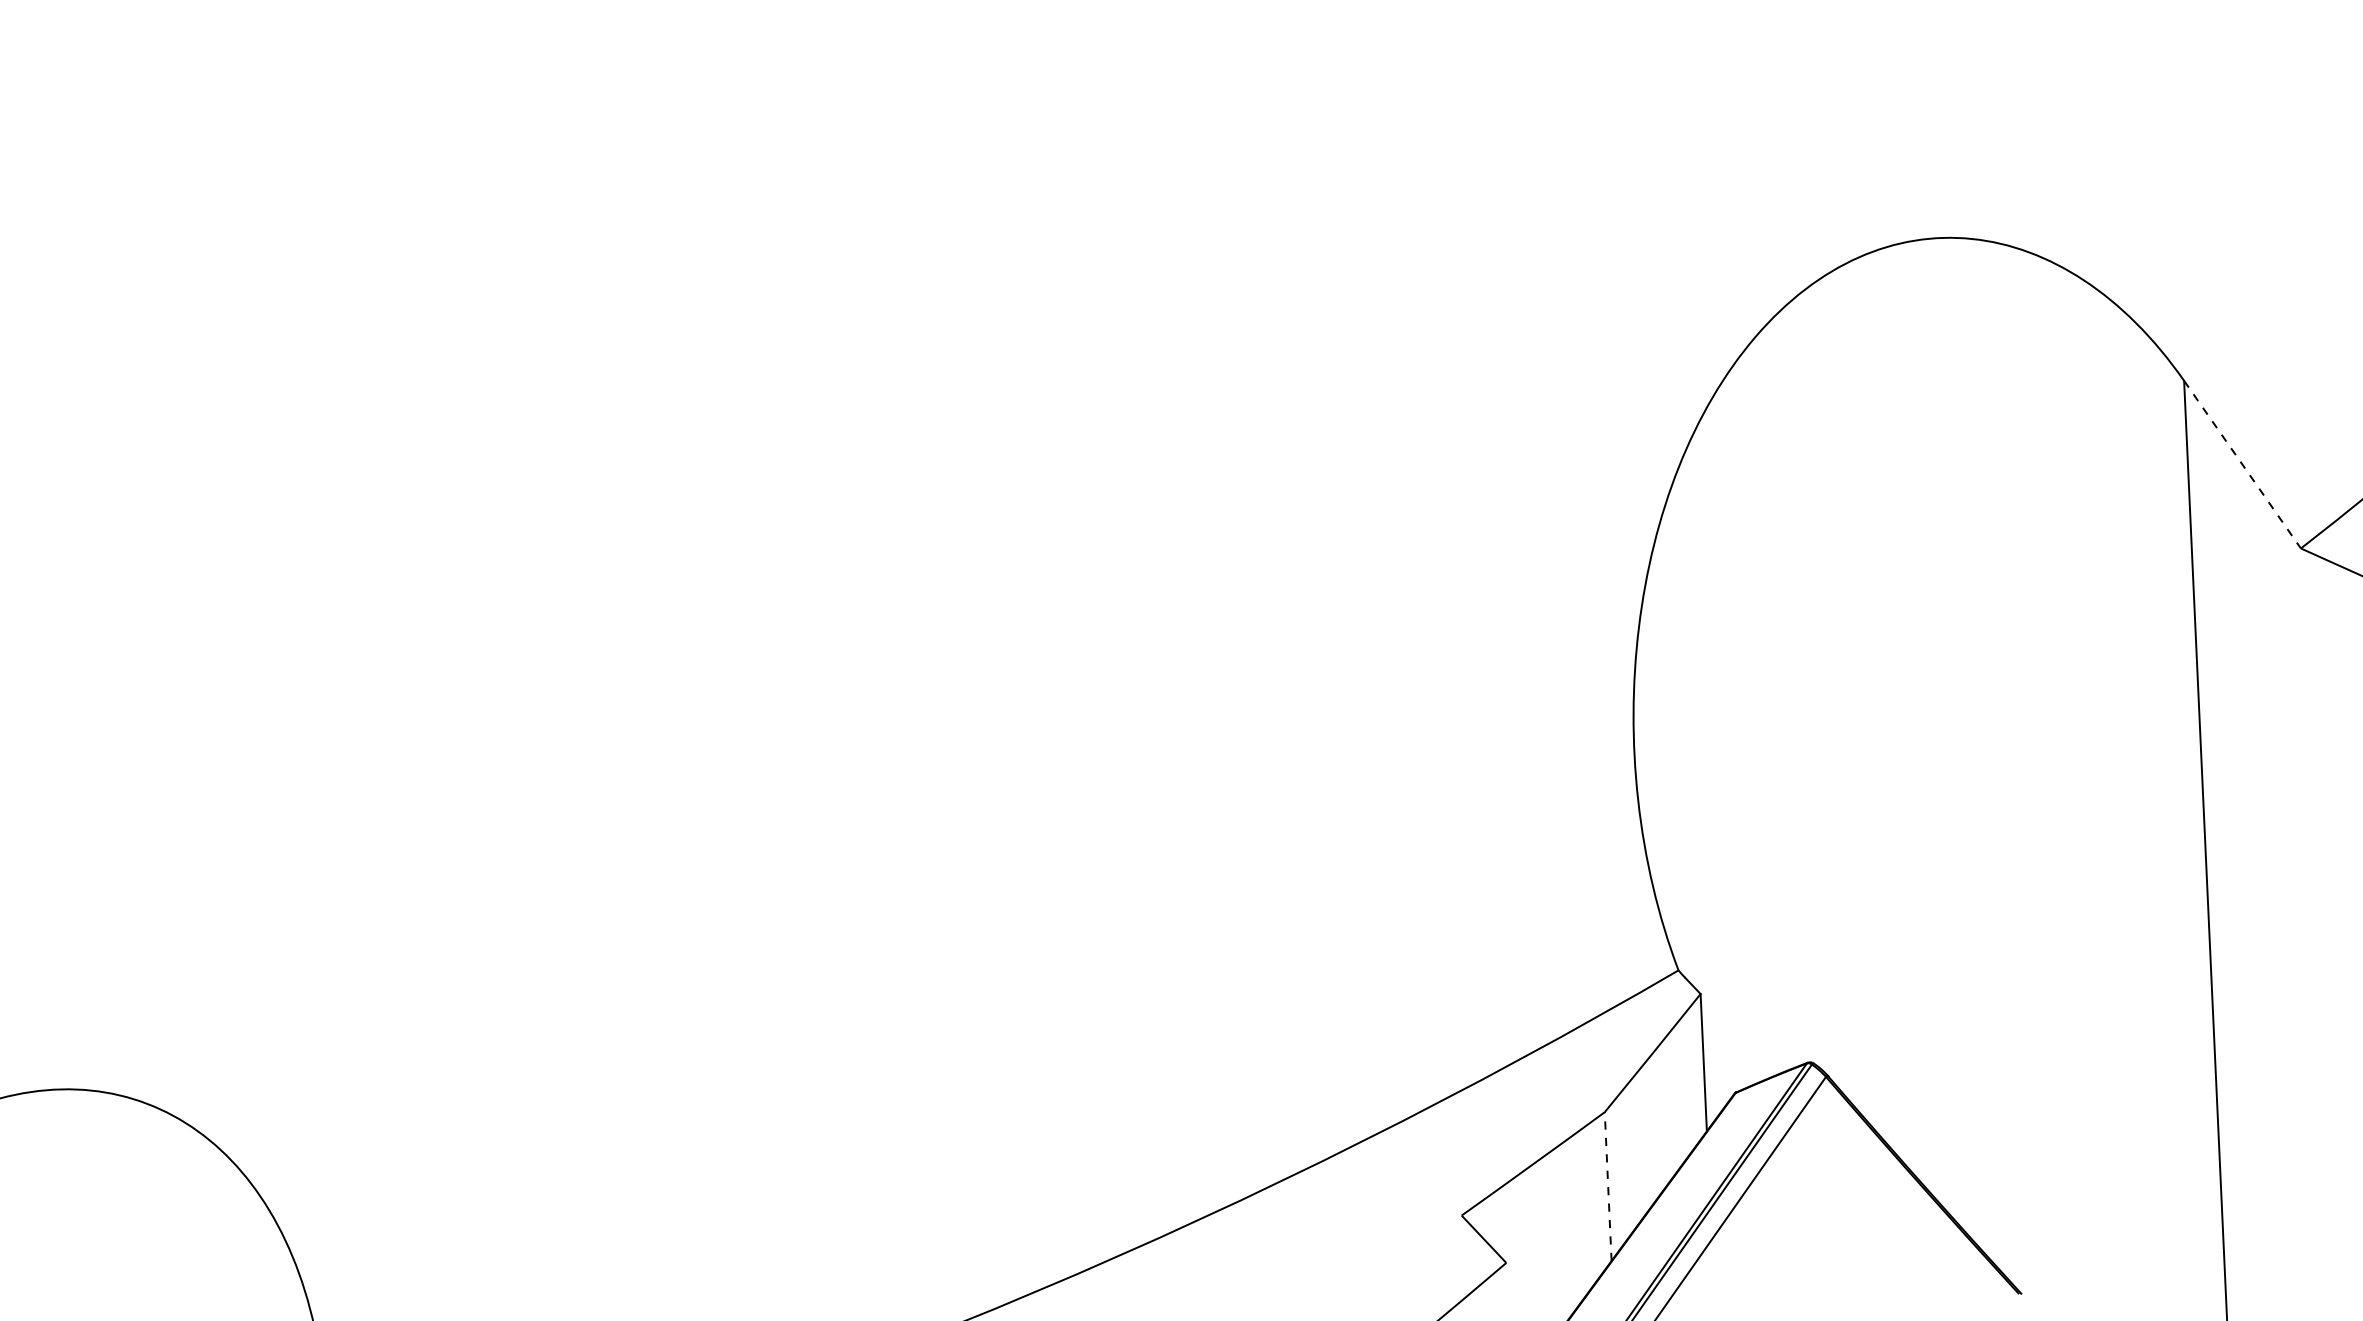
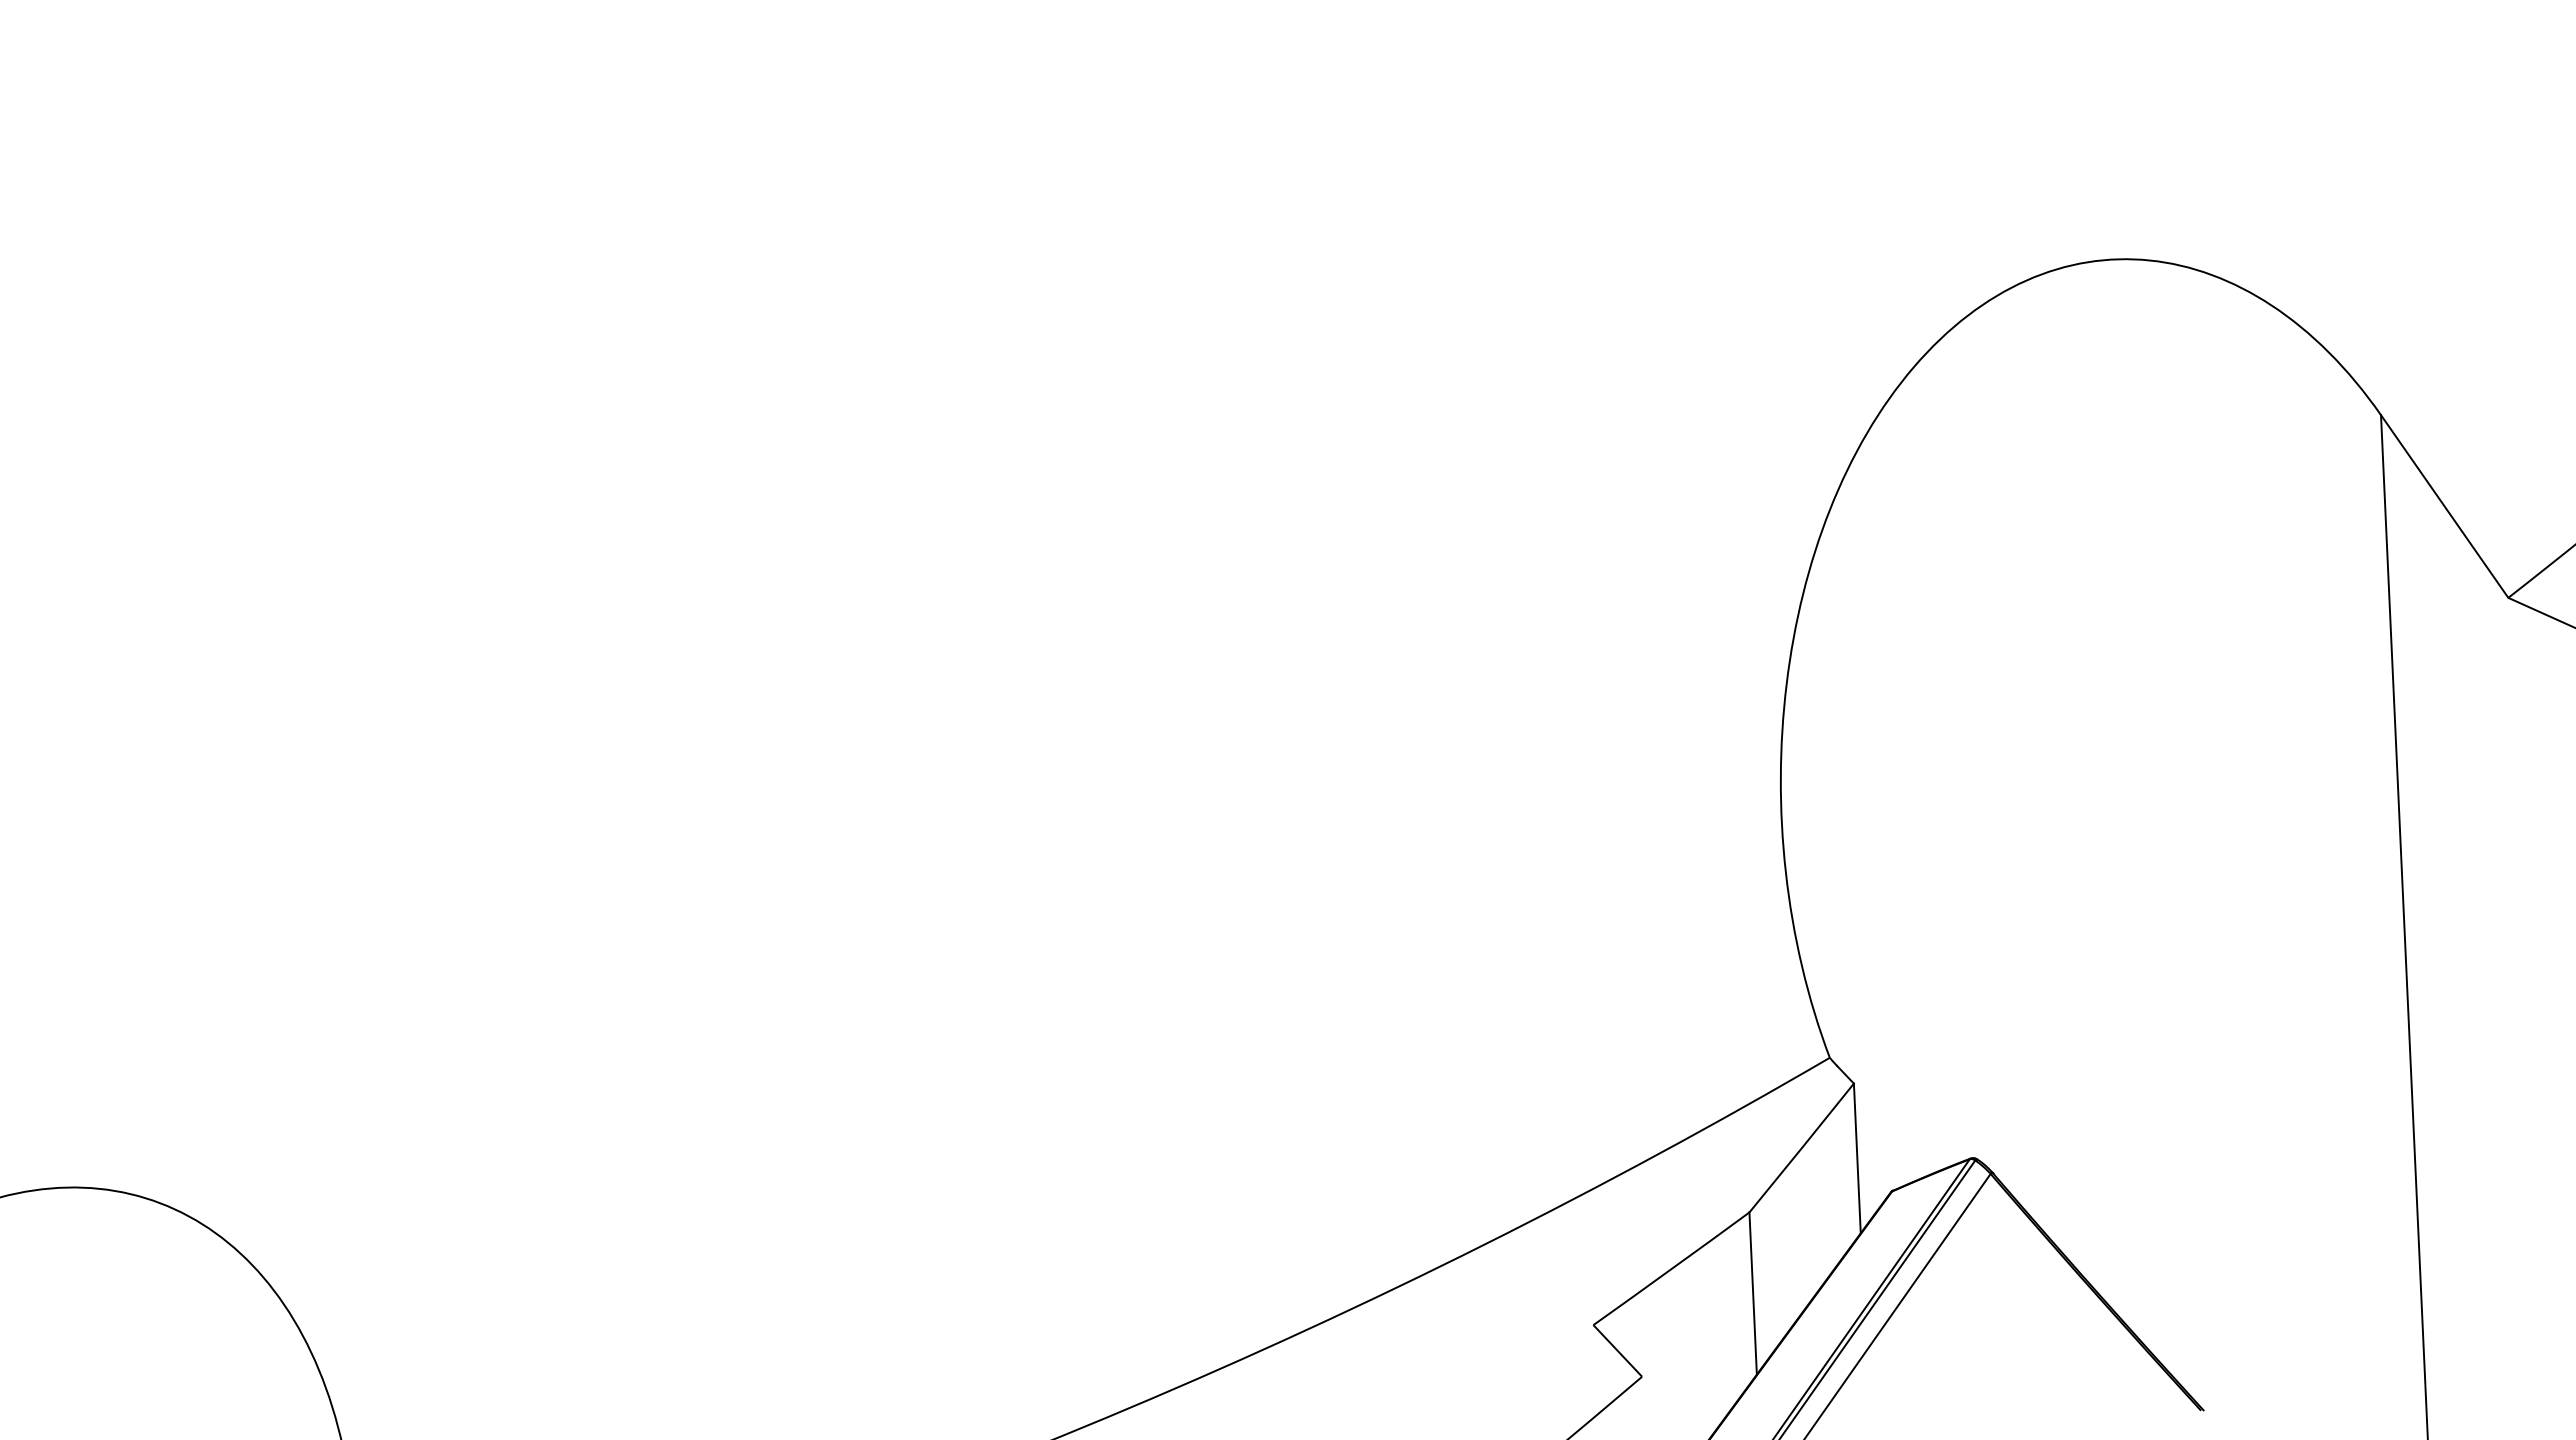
line: (2242, 464) -> (2444, 506), dashed -> solid
line: (1608, 1186) -> (1753, 1293), dashed -> solid

